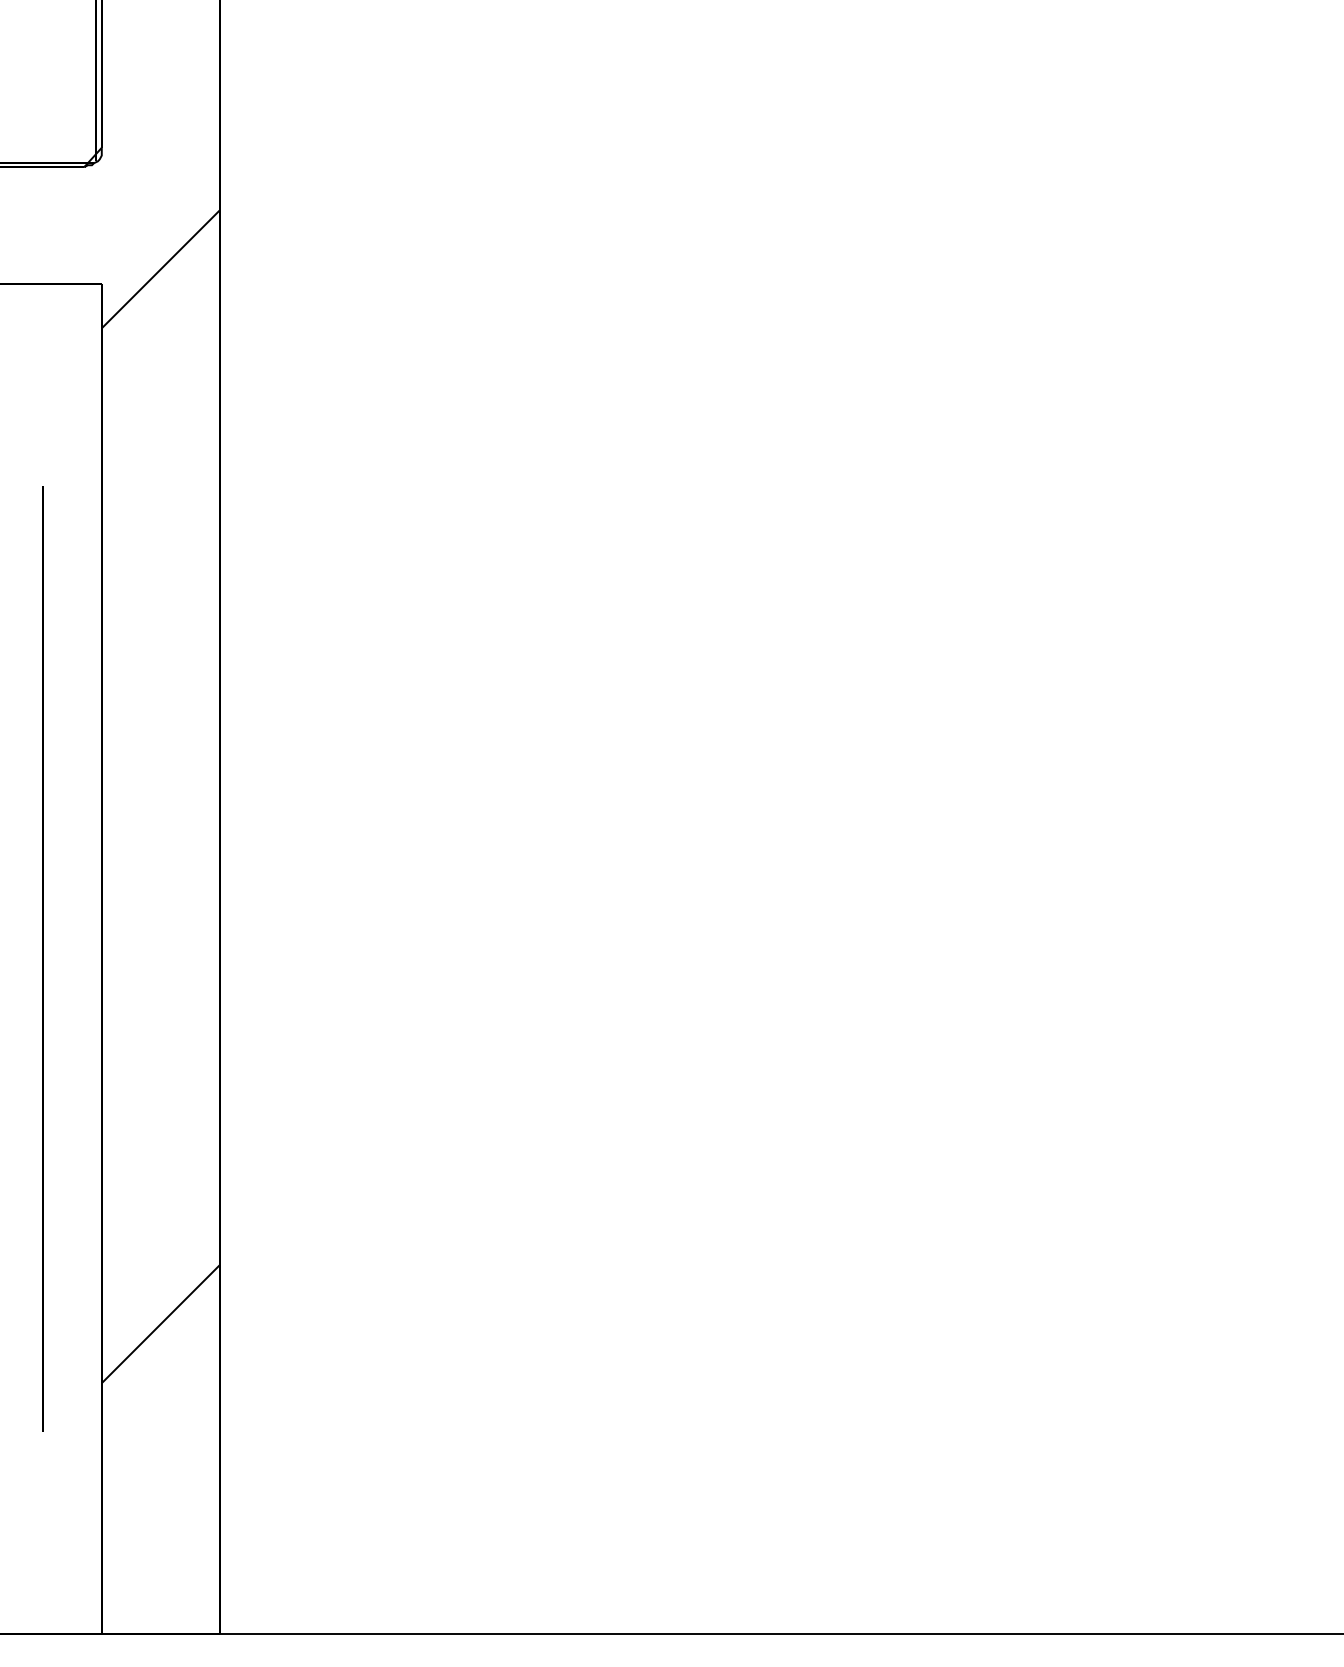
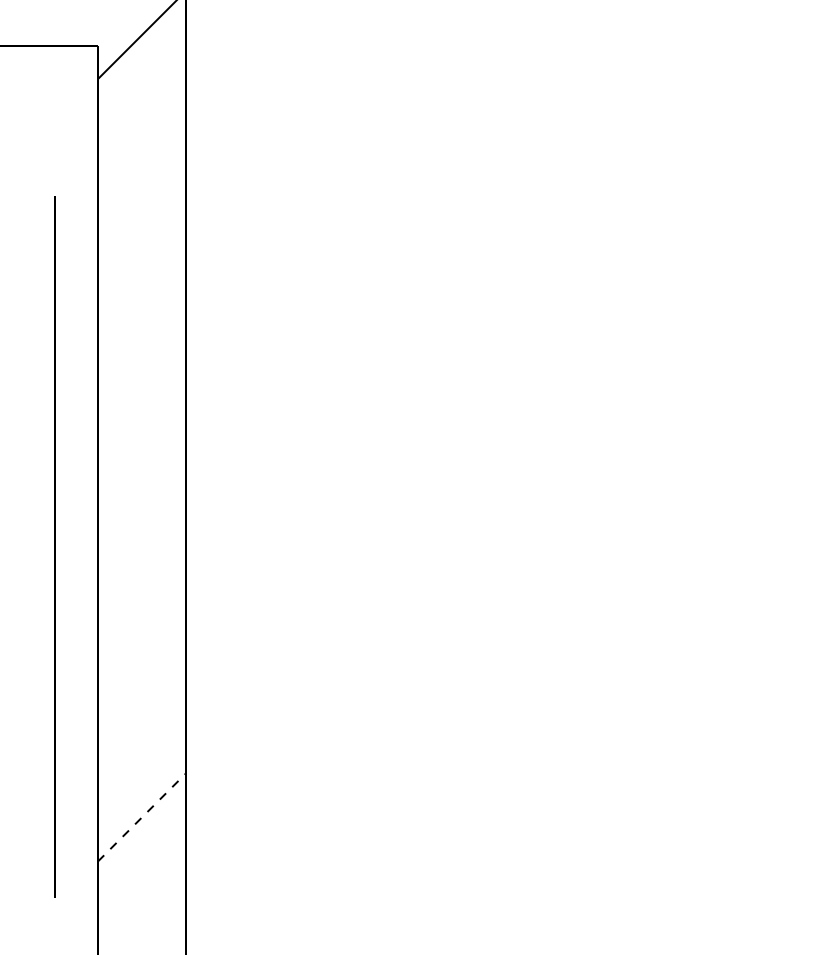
line: (161, 1323) -> (142, 817), solid -> dashed

